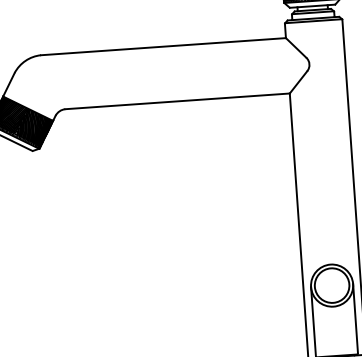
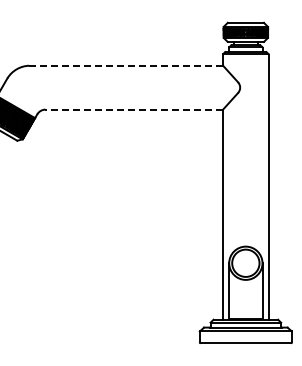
line: (163, 46) -> (126, 65), solid -> dashed
line: (177, 101) -> (134, 109), solid -> dashed

